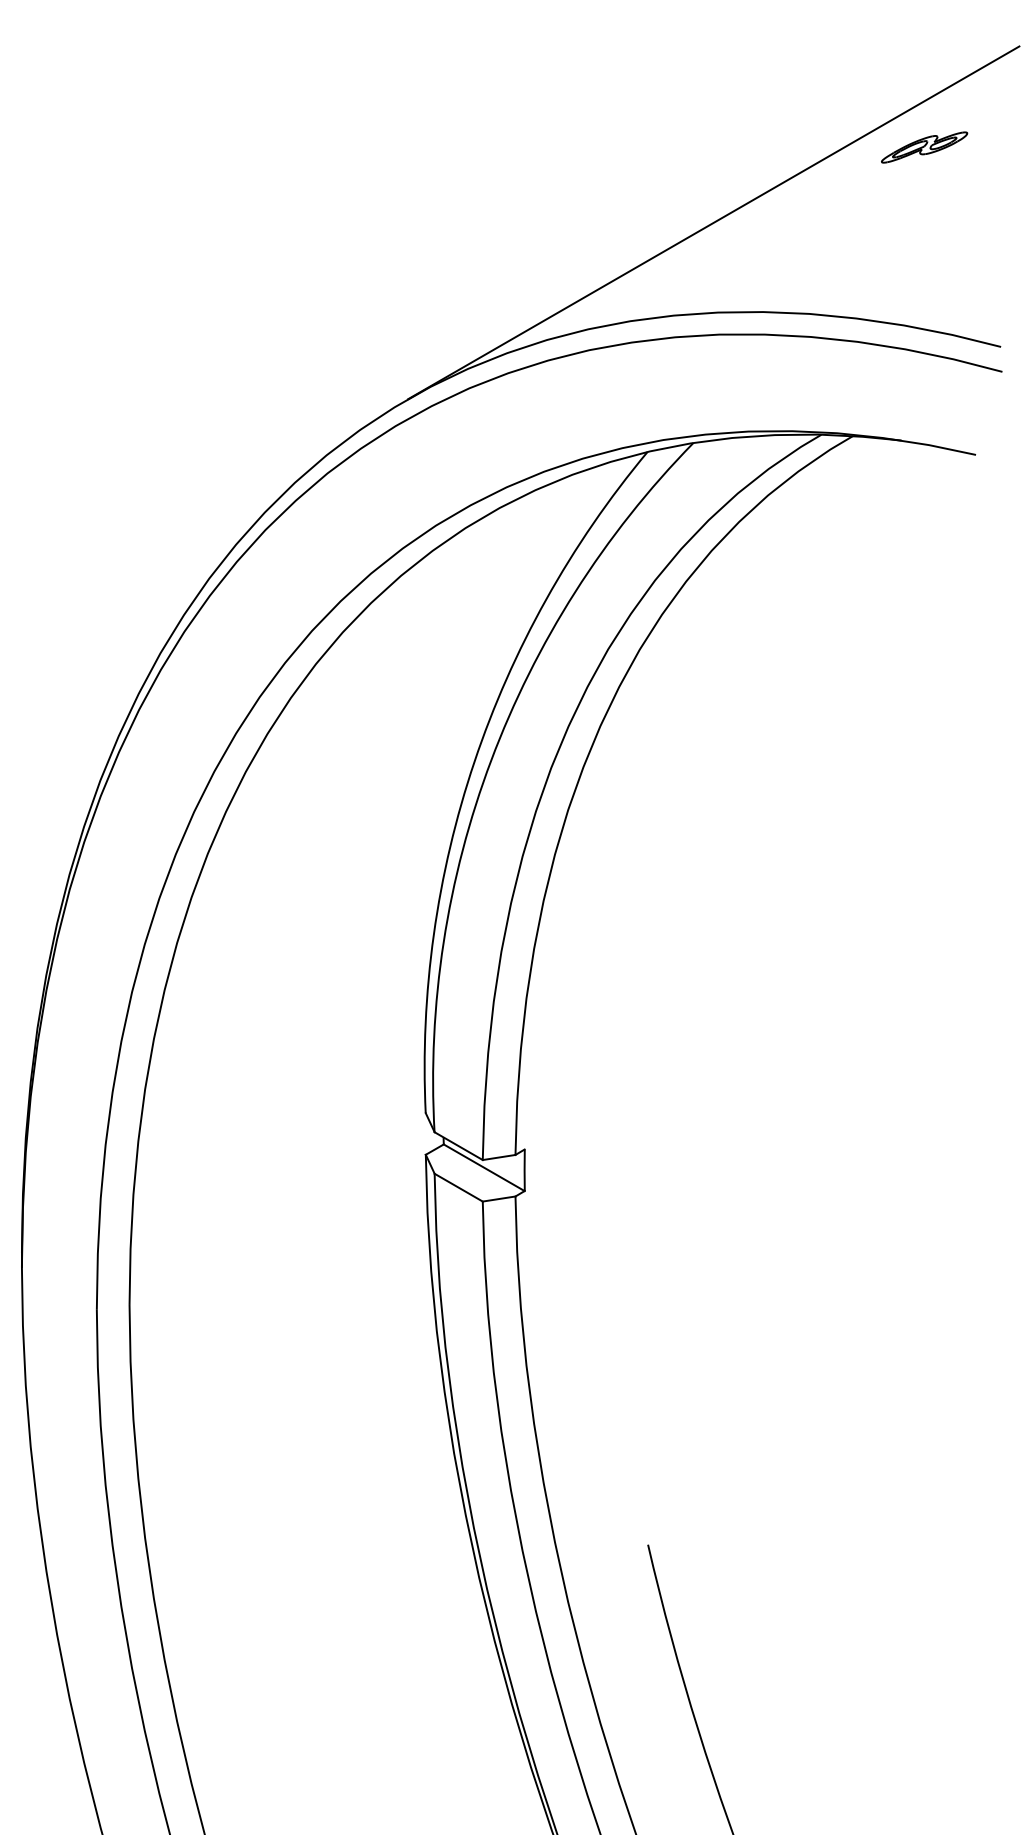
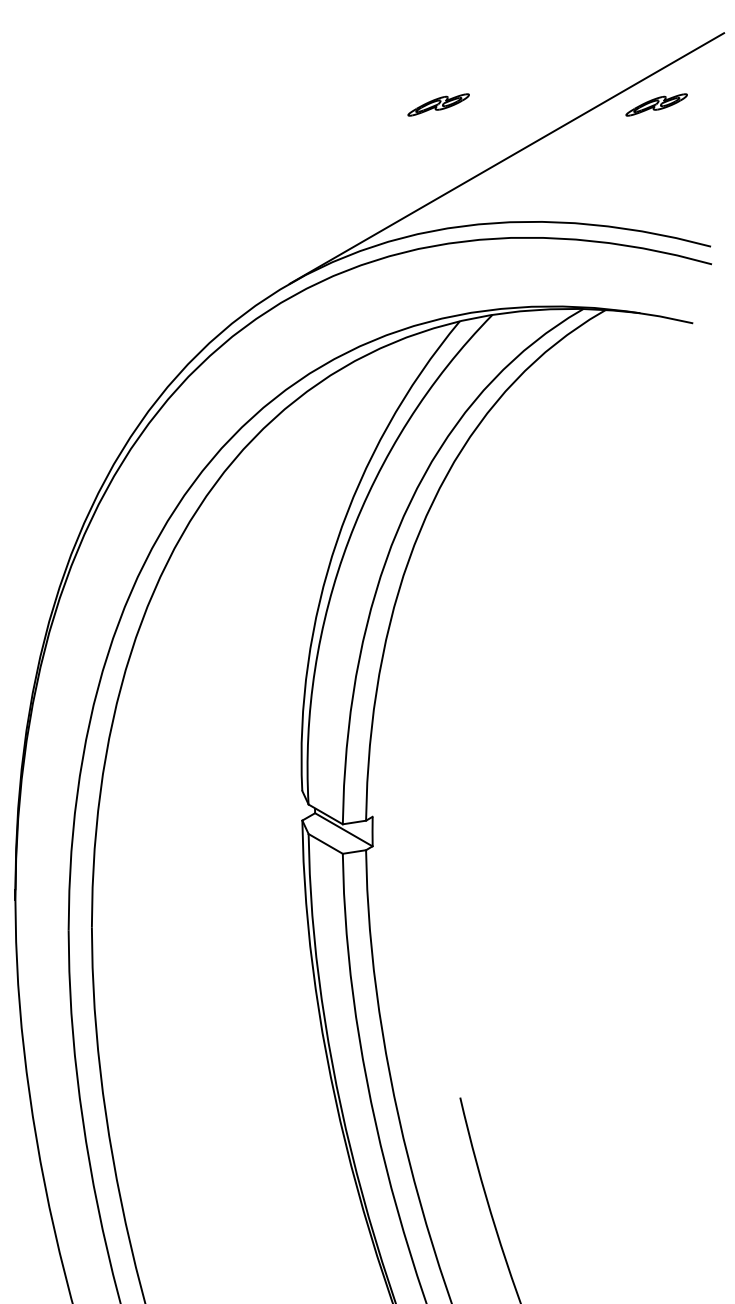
part: (617, 146) -> (438, 104), added

